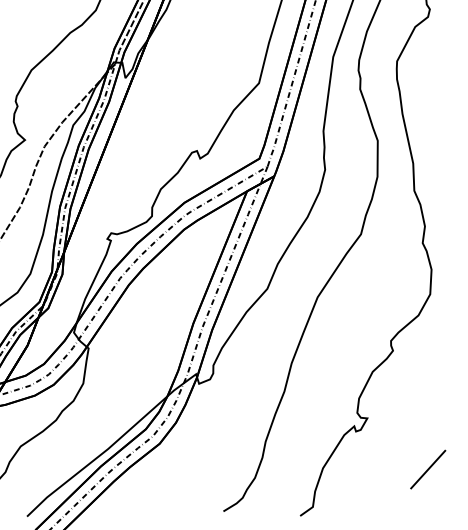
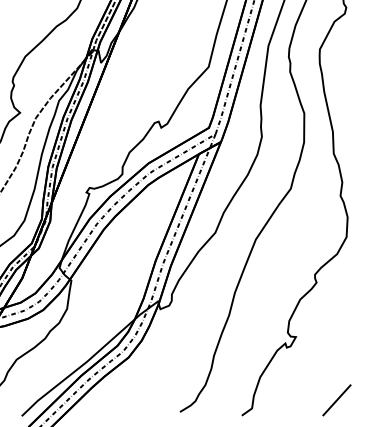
line: (427, 469) -> (336, 400), moved

